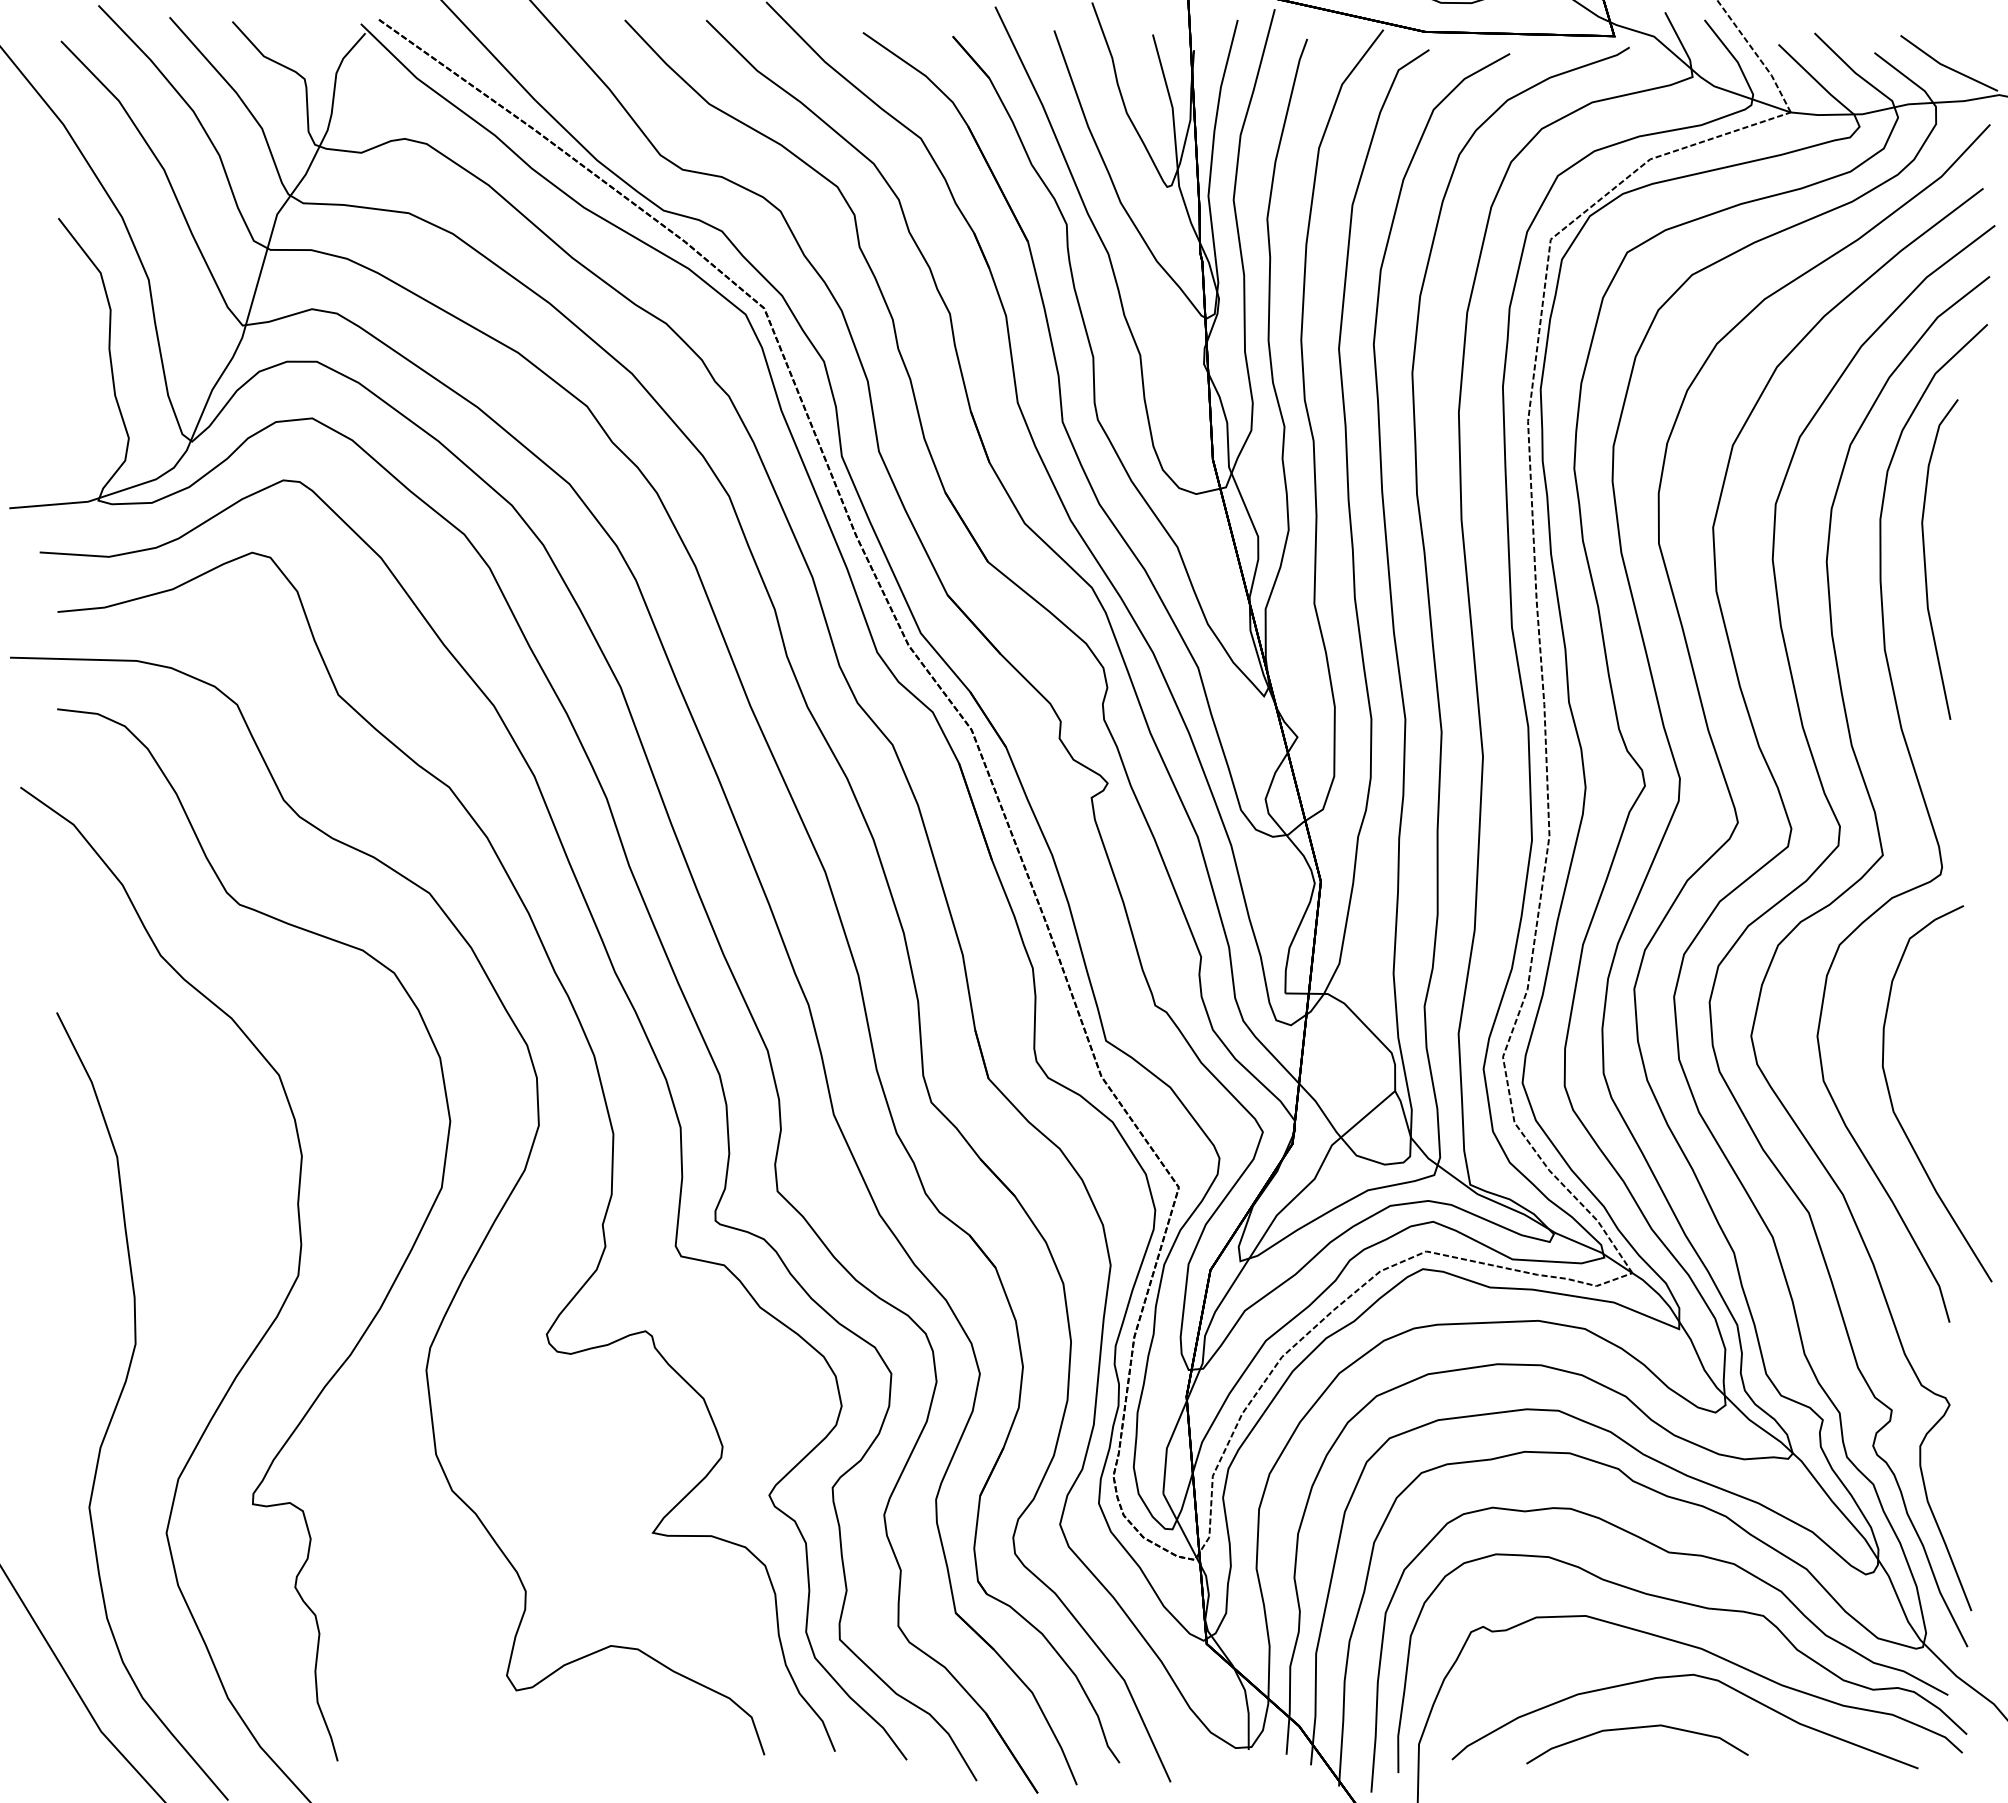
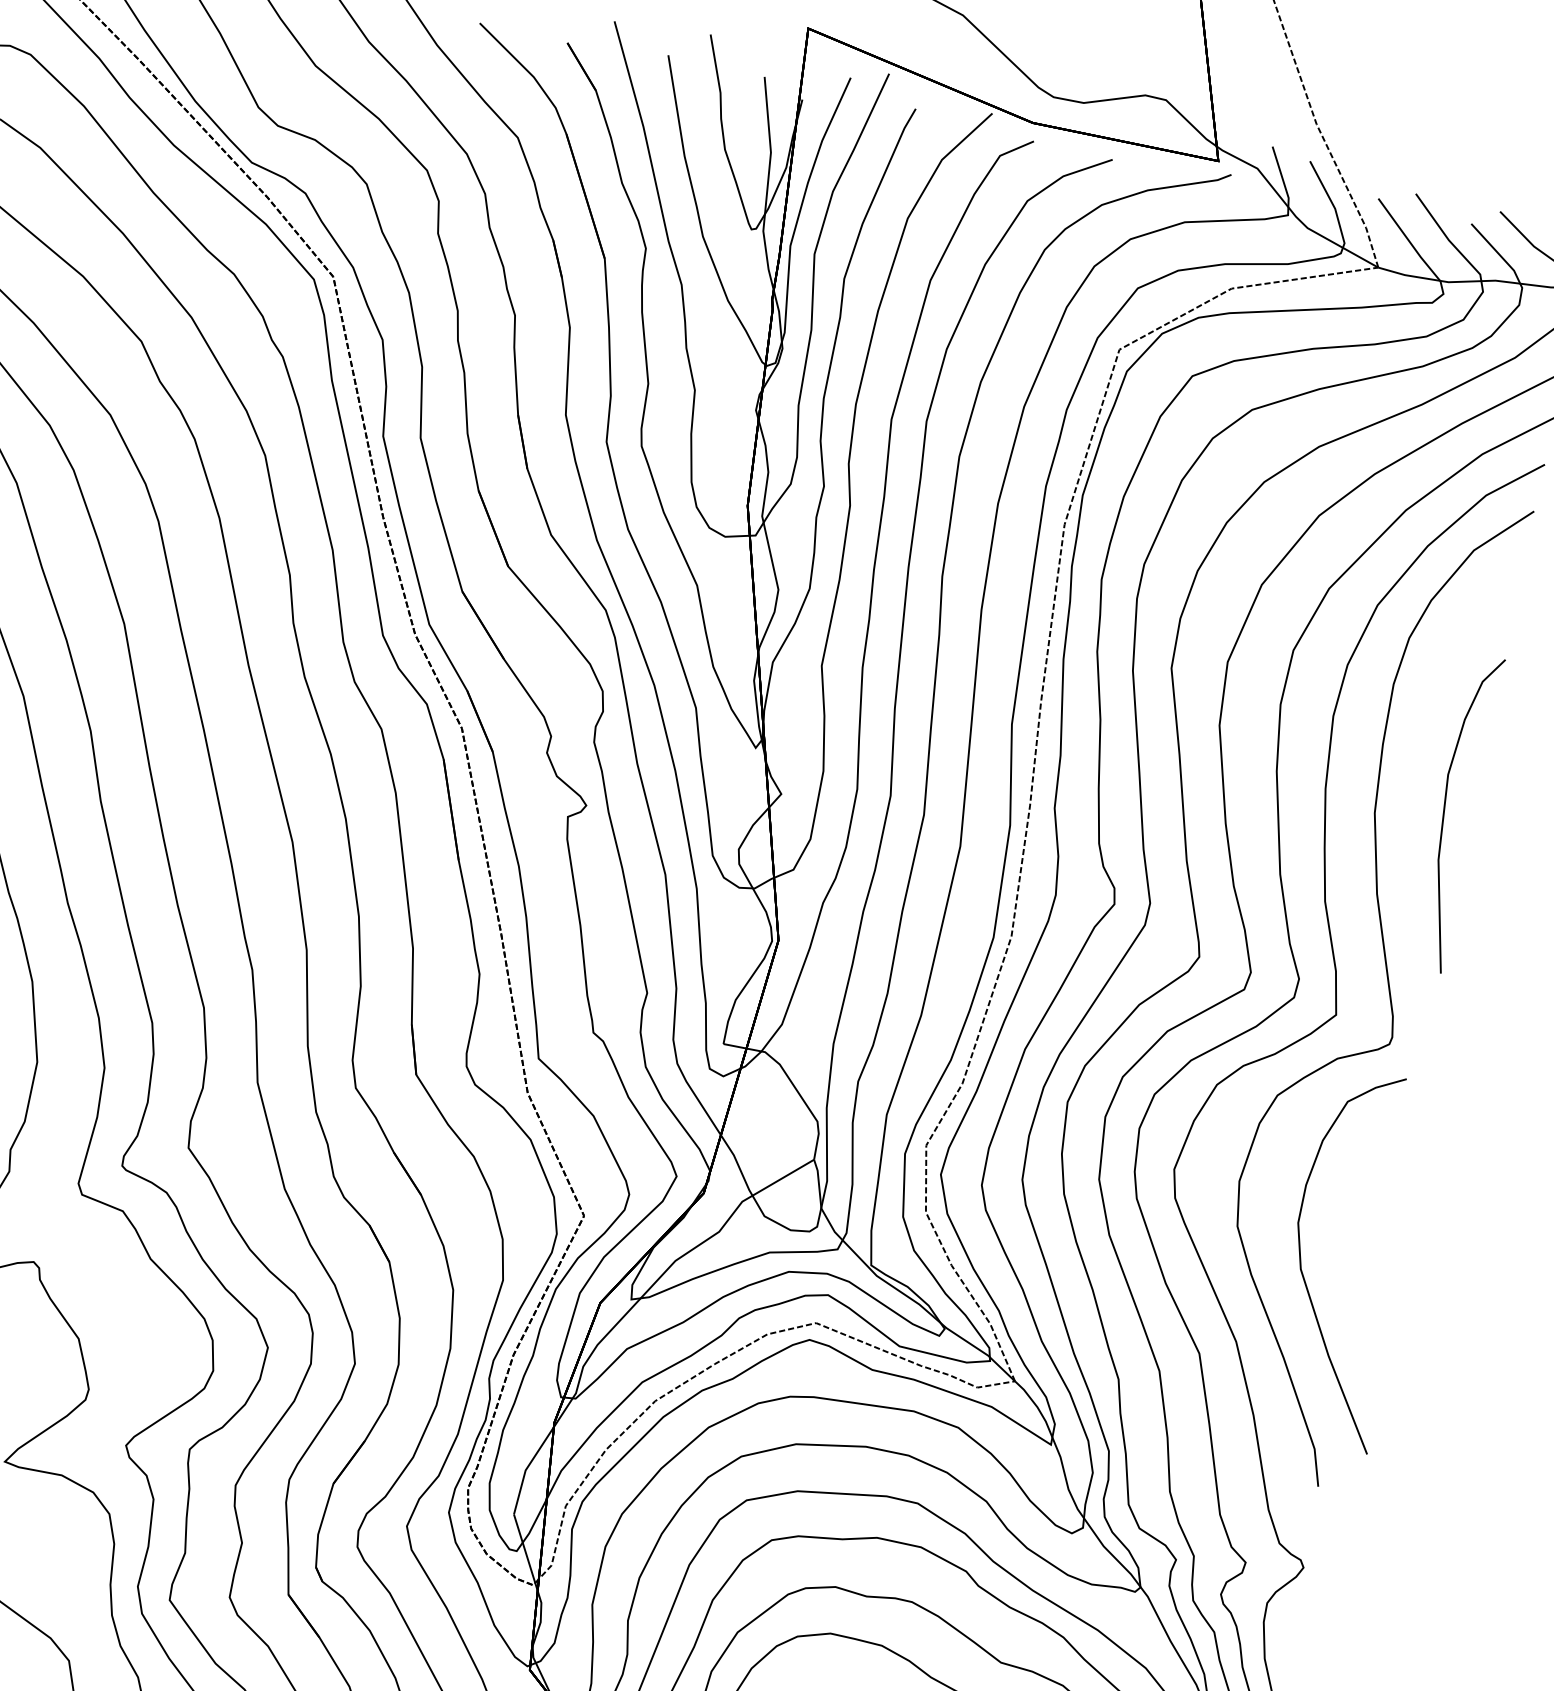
curve: (1925, 559) -> (1444, 811), moved

